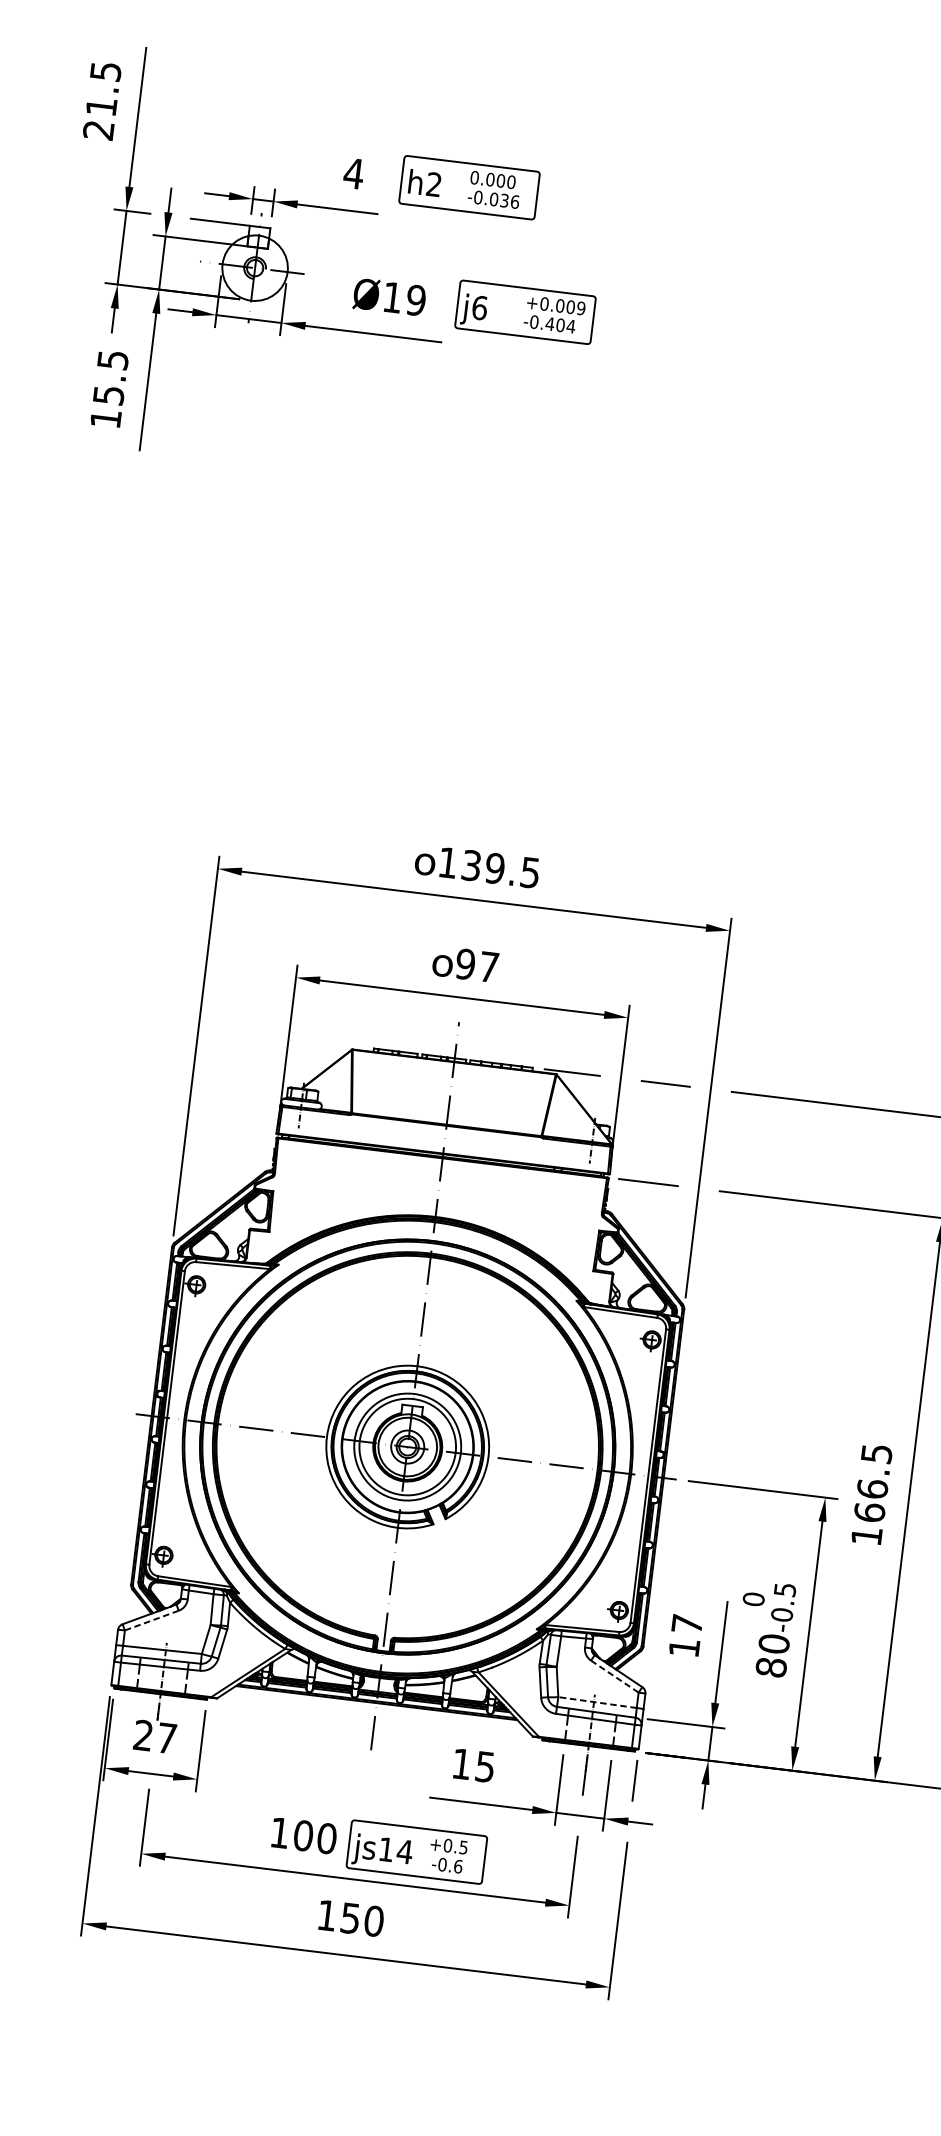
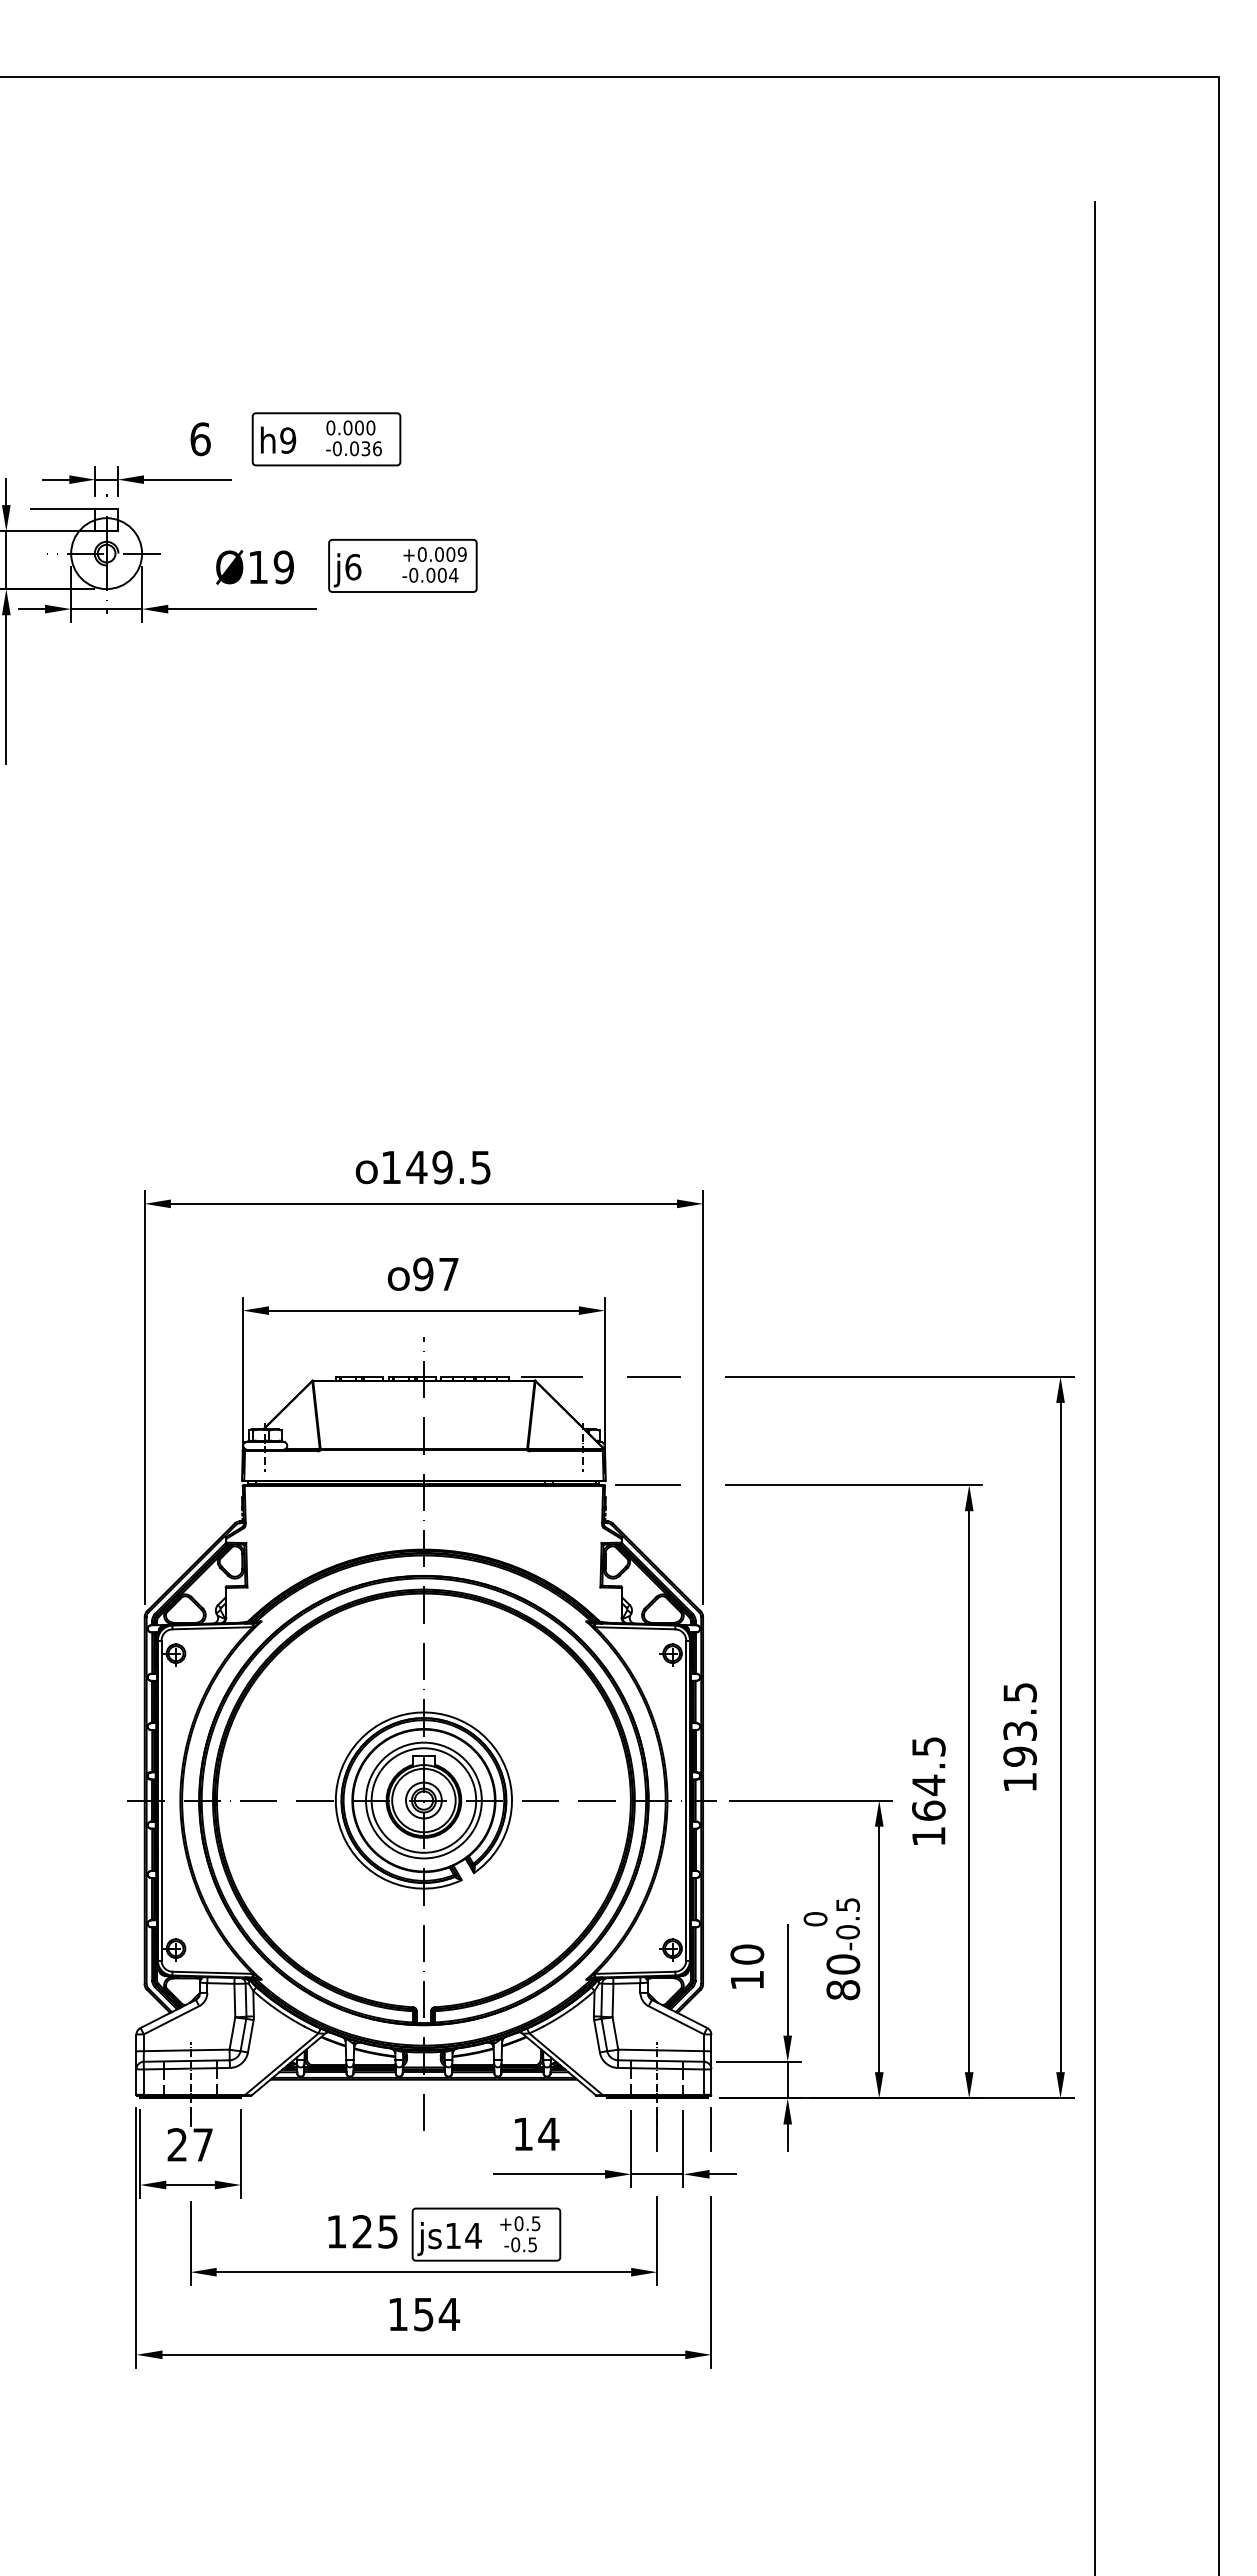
text: (353, 173) -> (200, 439), 4 -> 6
text: (434, 184) -> (288, 440), h2 -> h9
text: (549, 323) -> (430, 574), -0.404 -> -0.004
text: (471, 865) -> (416, 1167), 139.5 -> 149.5
text: (872, 1489) -> (928, 1785), 166.5 -> 164.5
line: (151, 1620) -> (171, 2020), dashed -> solid
text: (687, 1624) -> (747, 1954), 17 -> 10
line: (614, 1676) -> (676, 2020), dashed -> solid
line: (597, 1702) -> (661, 2050), dashed -> solid
text: (484, 1767) -> (548, 2134), 15 -> 14
text: (315, 1836) -> (375, 2231), 100 -> 125
text: (458, 1866) -> (532, 2244), -0.6 -> -0.5
text: (374, 1921) -> (449, 2314), 150 -> 154

